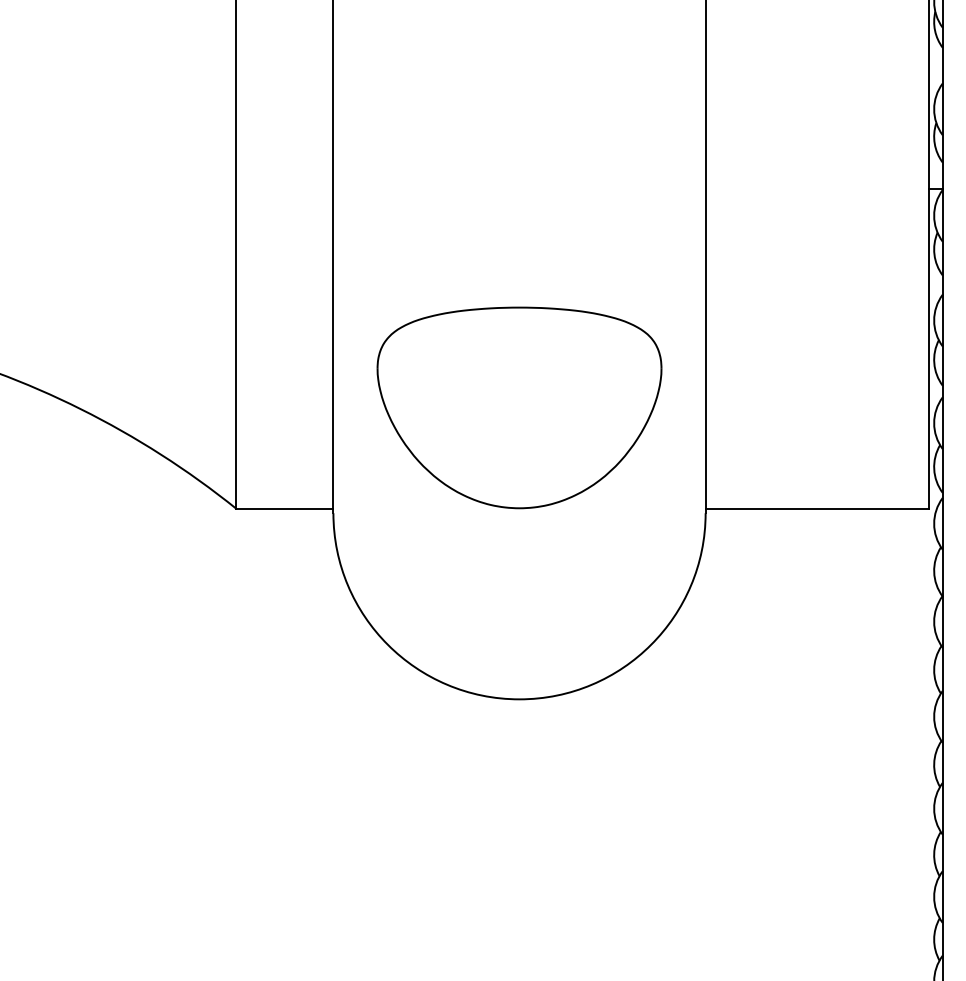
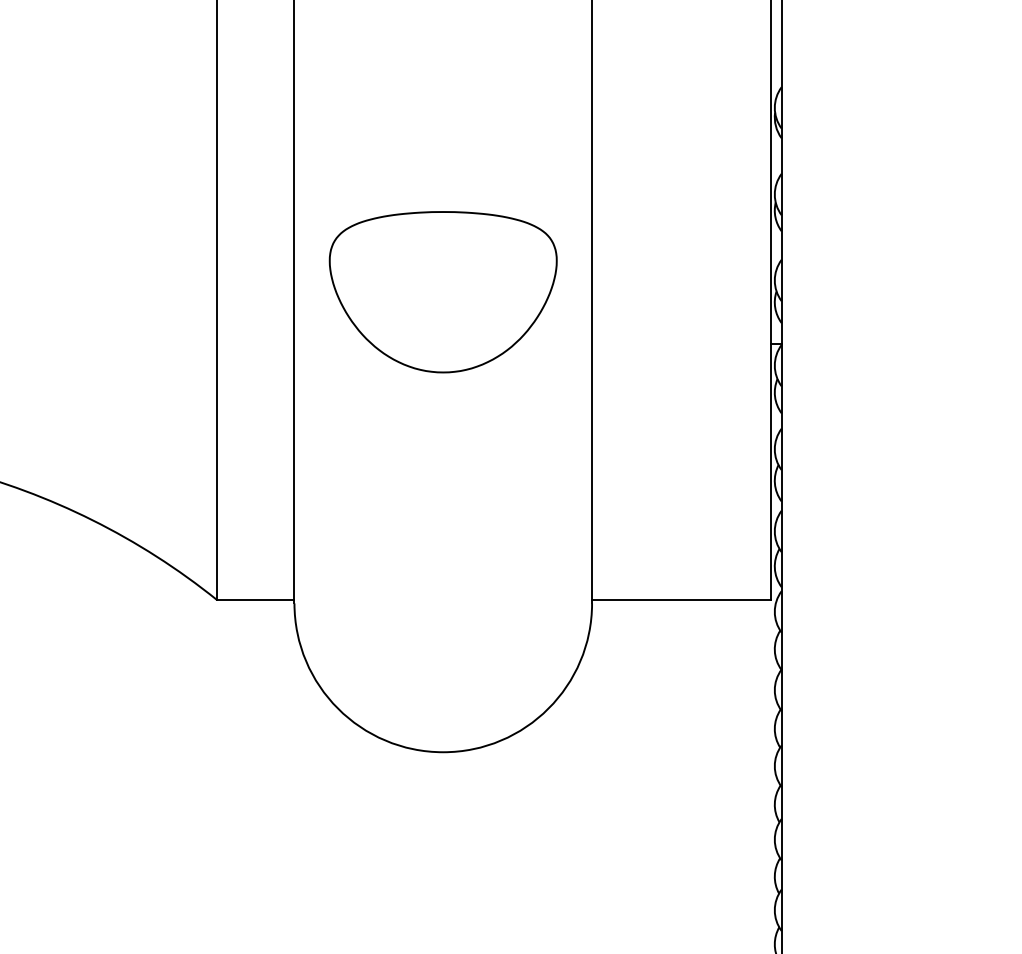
part: (518, 408) -> (442, 292), moved

